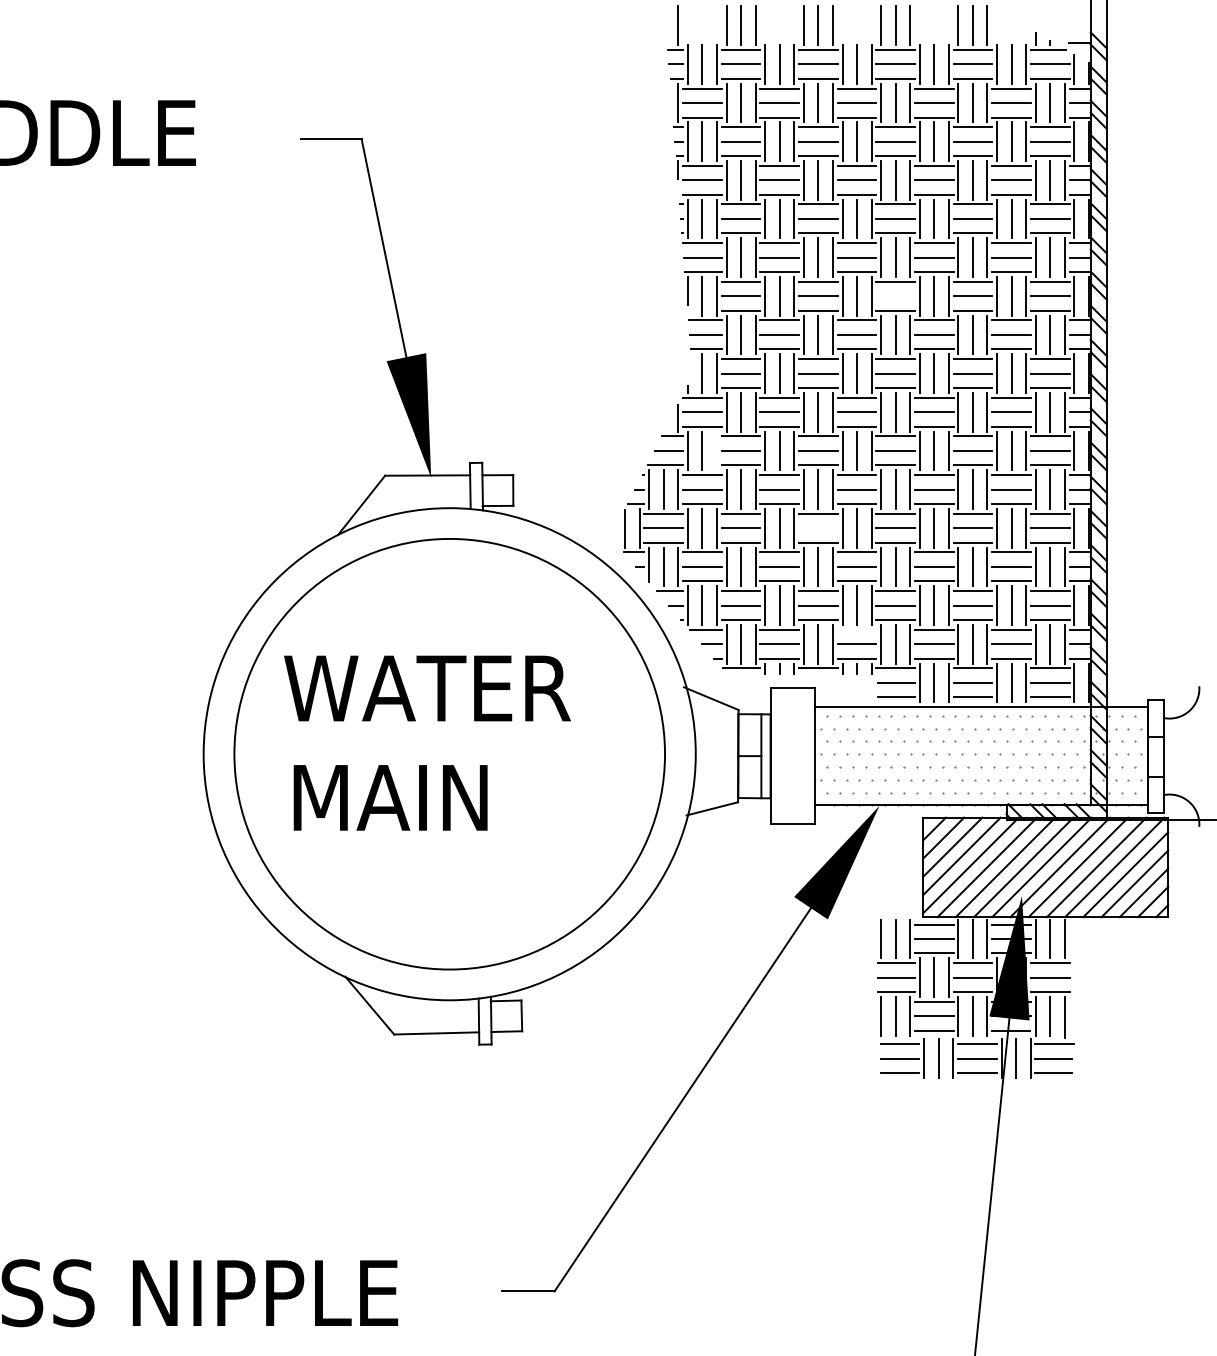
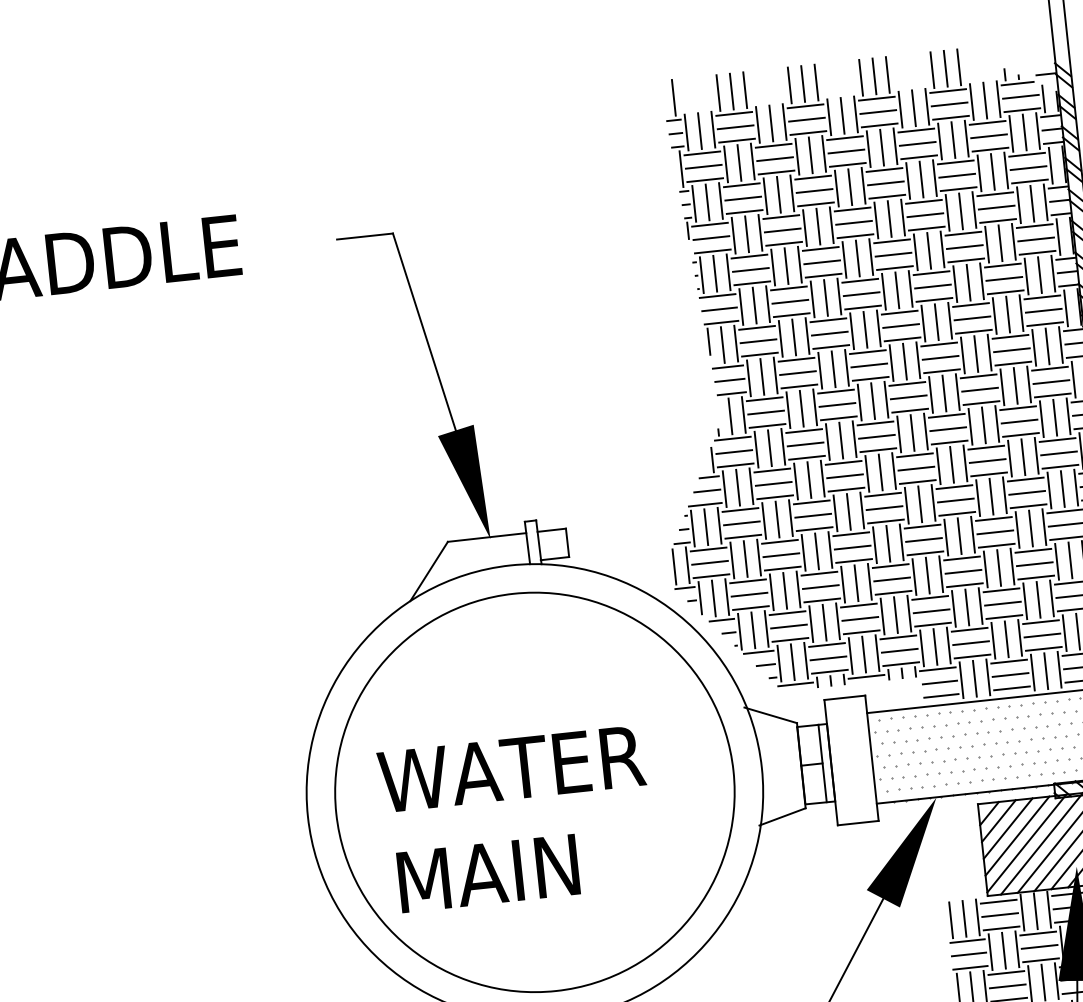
line: (895, 296) -> (901, 326), added
line: (716, 450) -> (751, 485), added
line: (818, 528) -> (852, 547), added
line: (856, 629) -> (897, 637), added
text: (427, 742) -> (517, 818), moved

